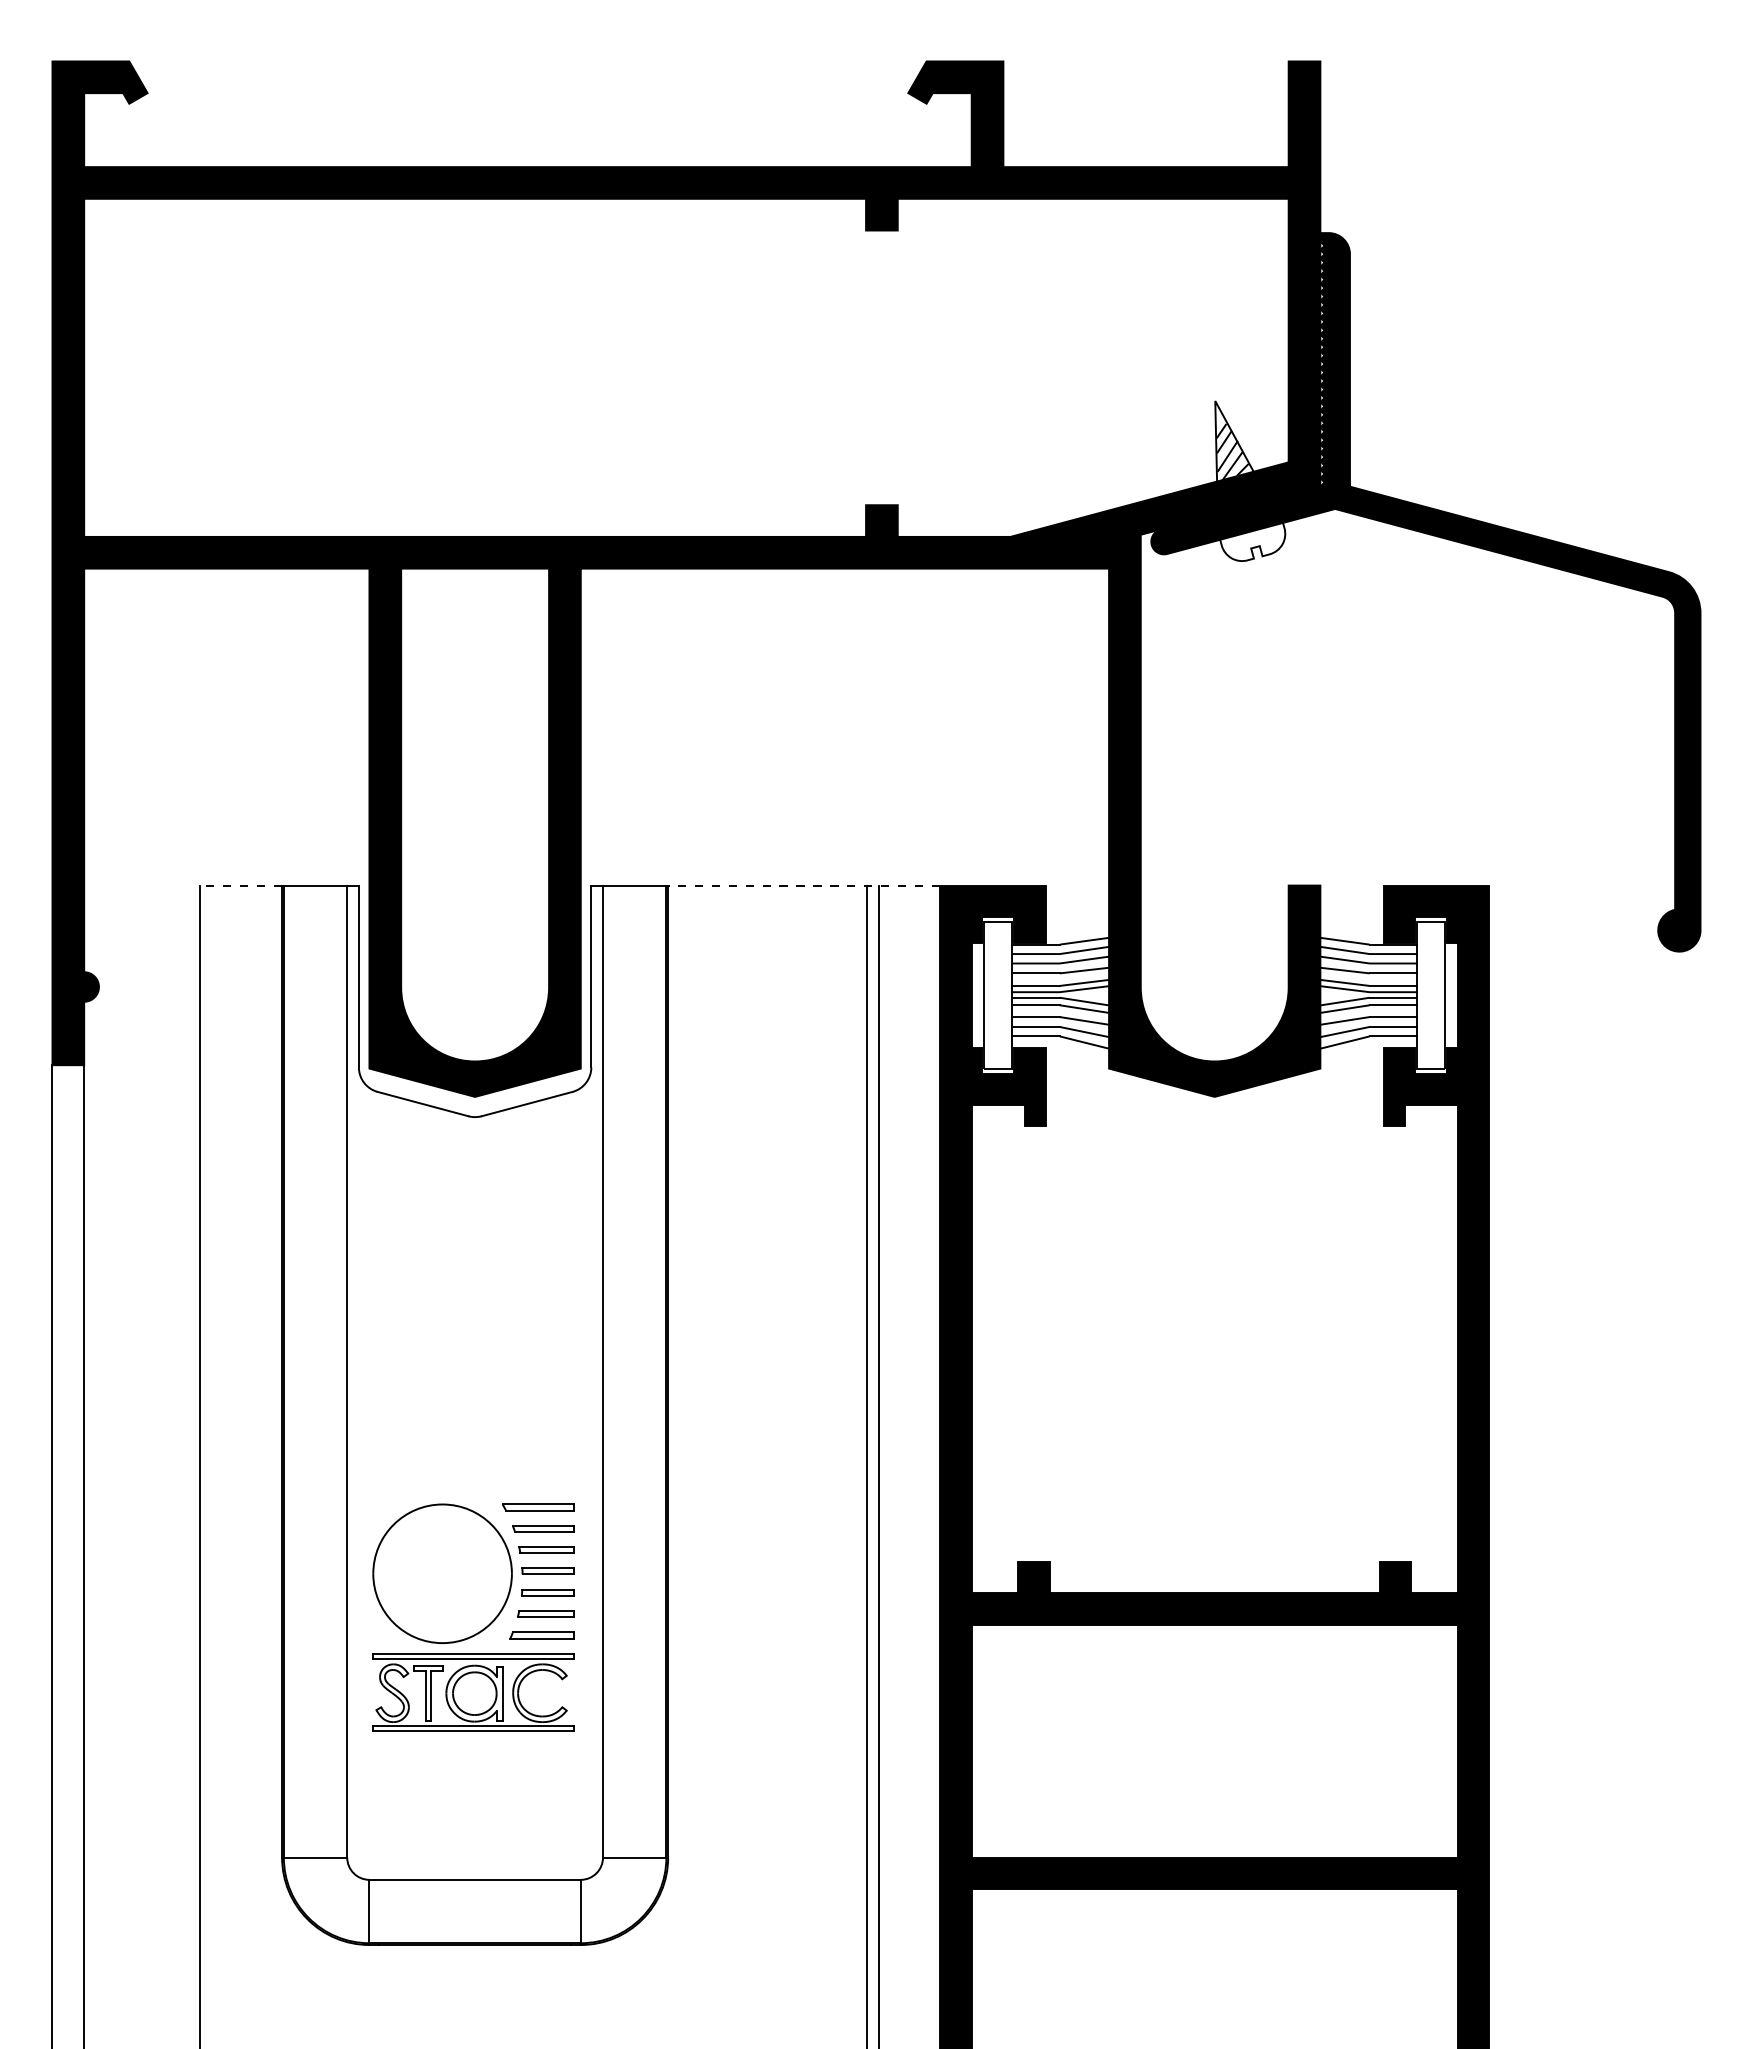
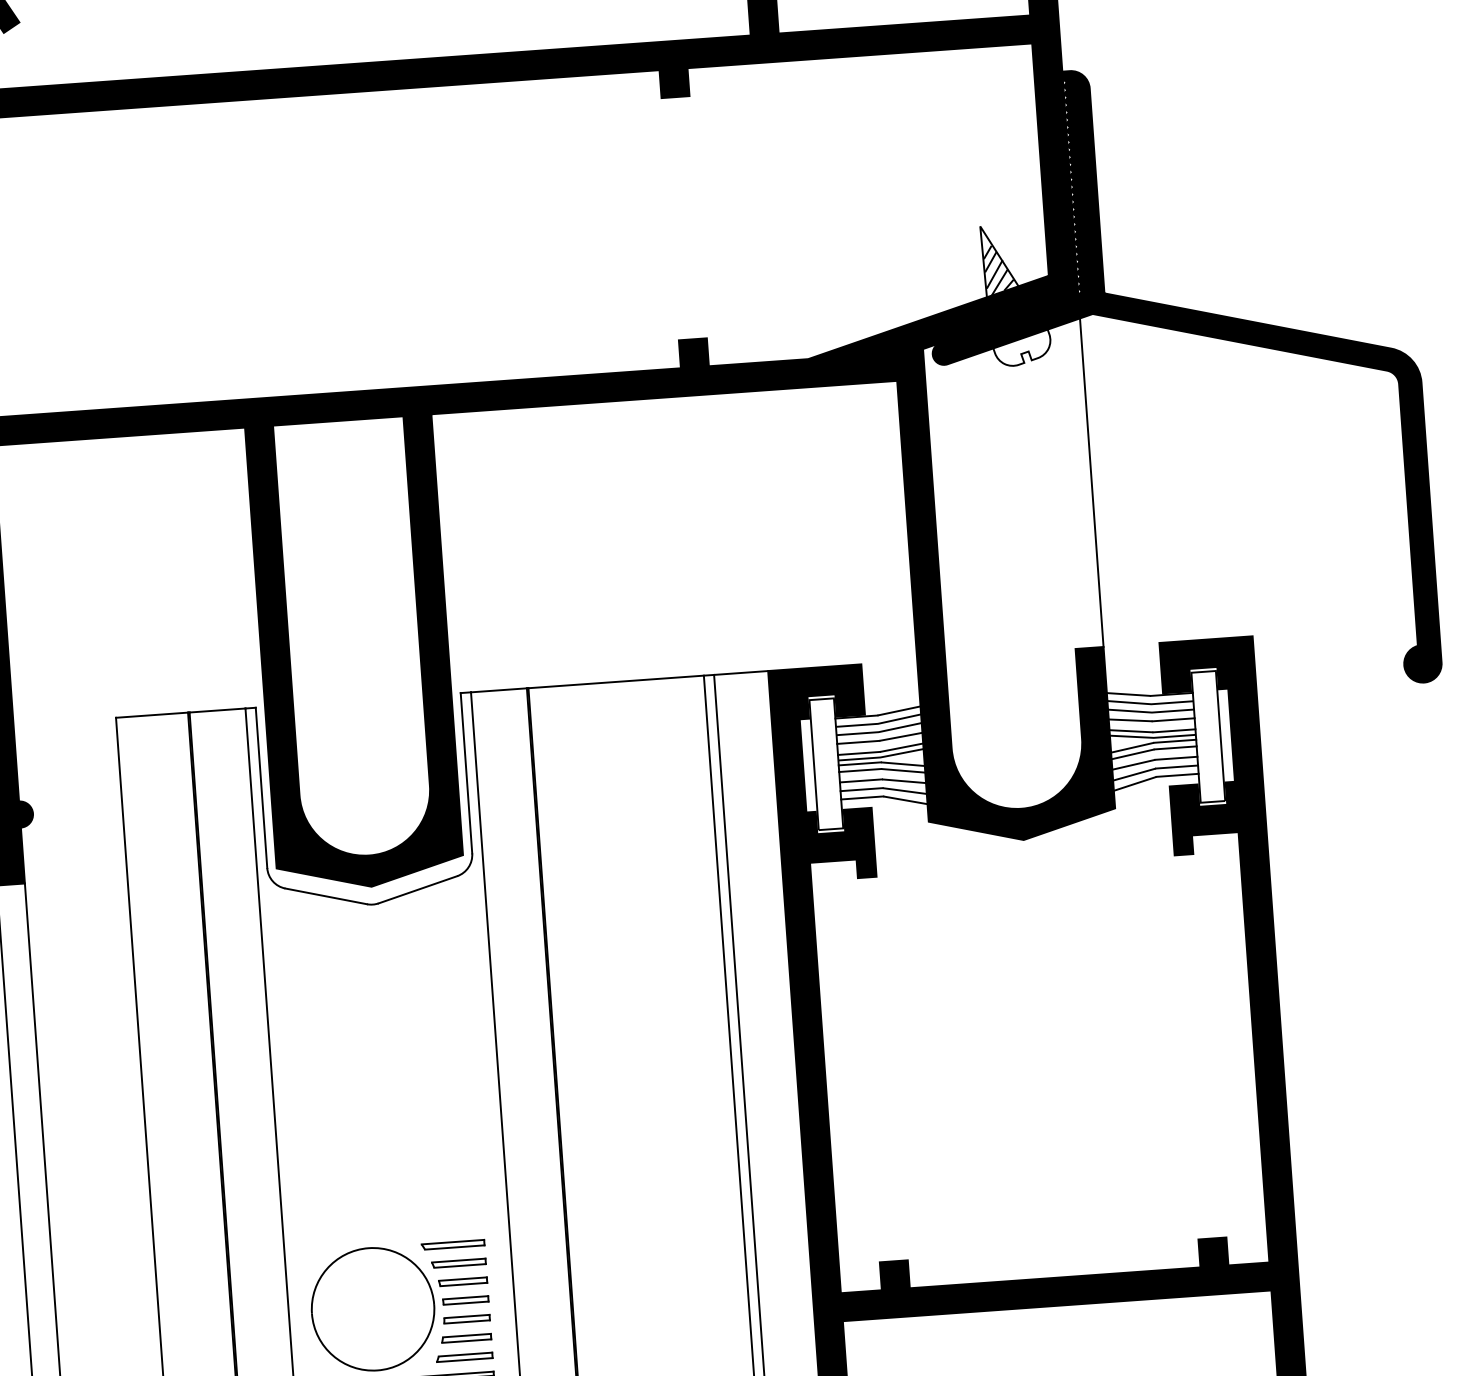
line: (1320, 698) -> (1091, 482), added
line: (241, 885) -> (152, 715), dashed -> solid
line: (804, 885) -> (648, 679), dashed -> solid

